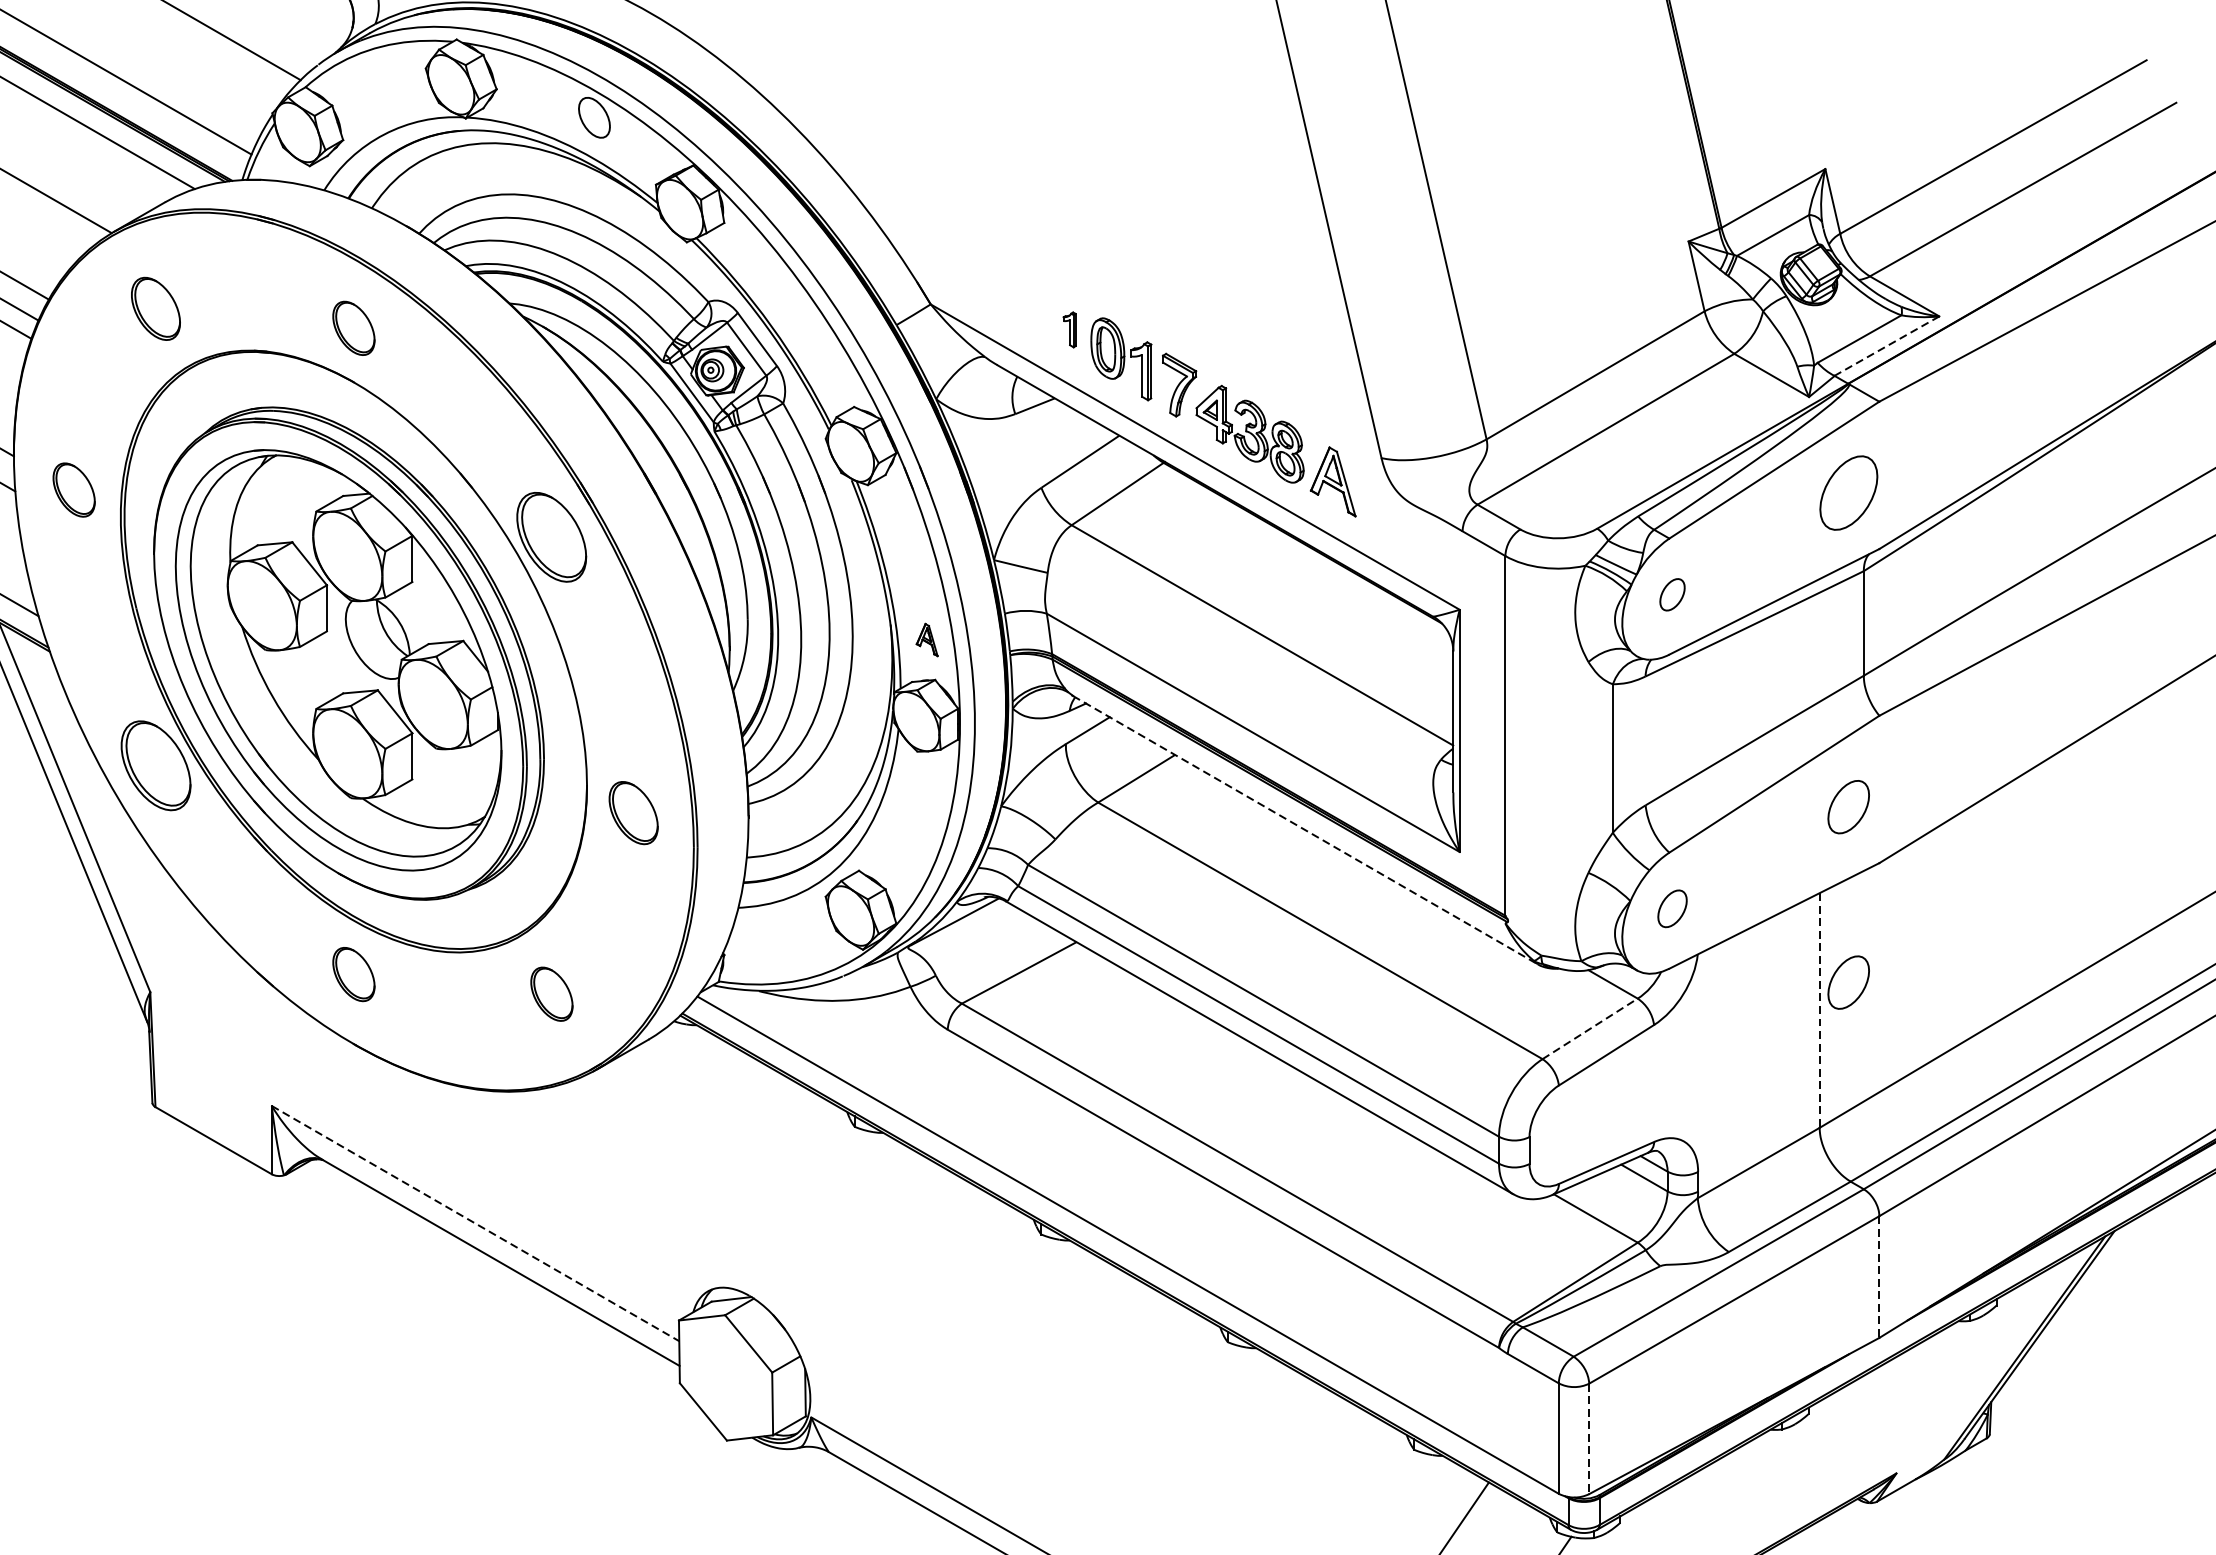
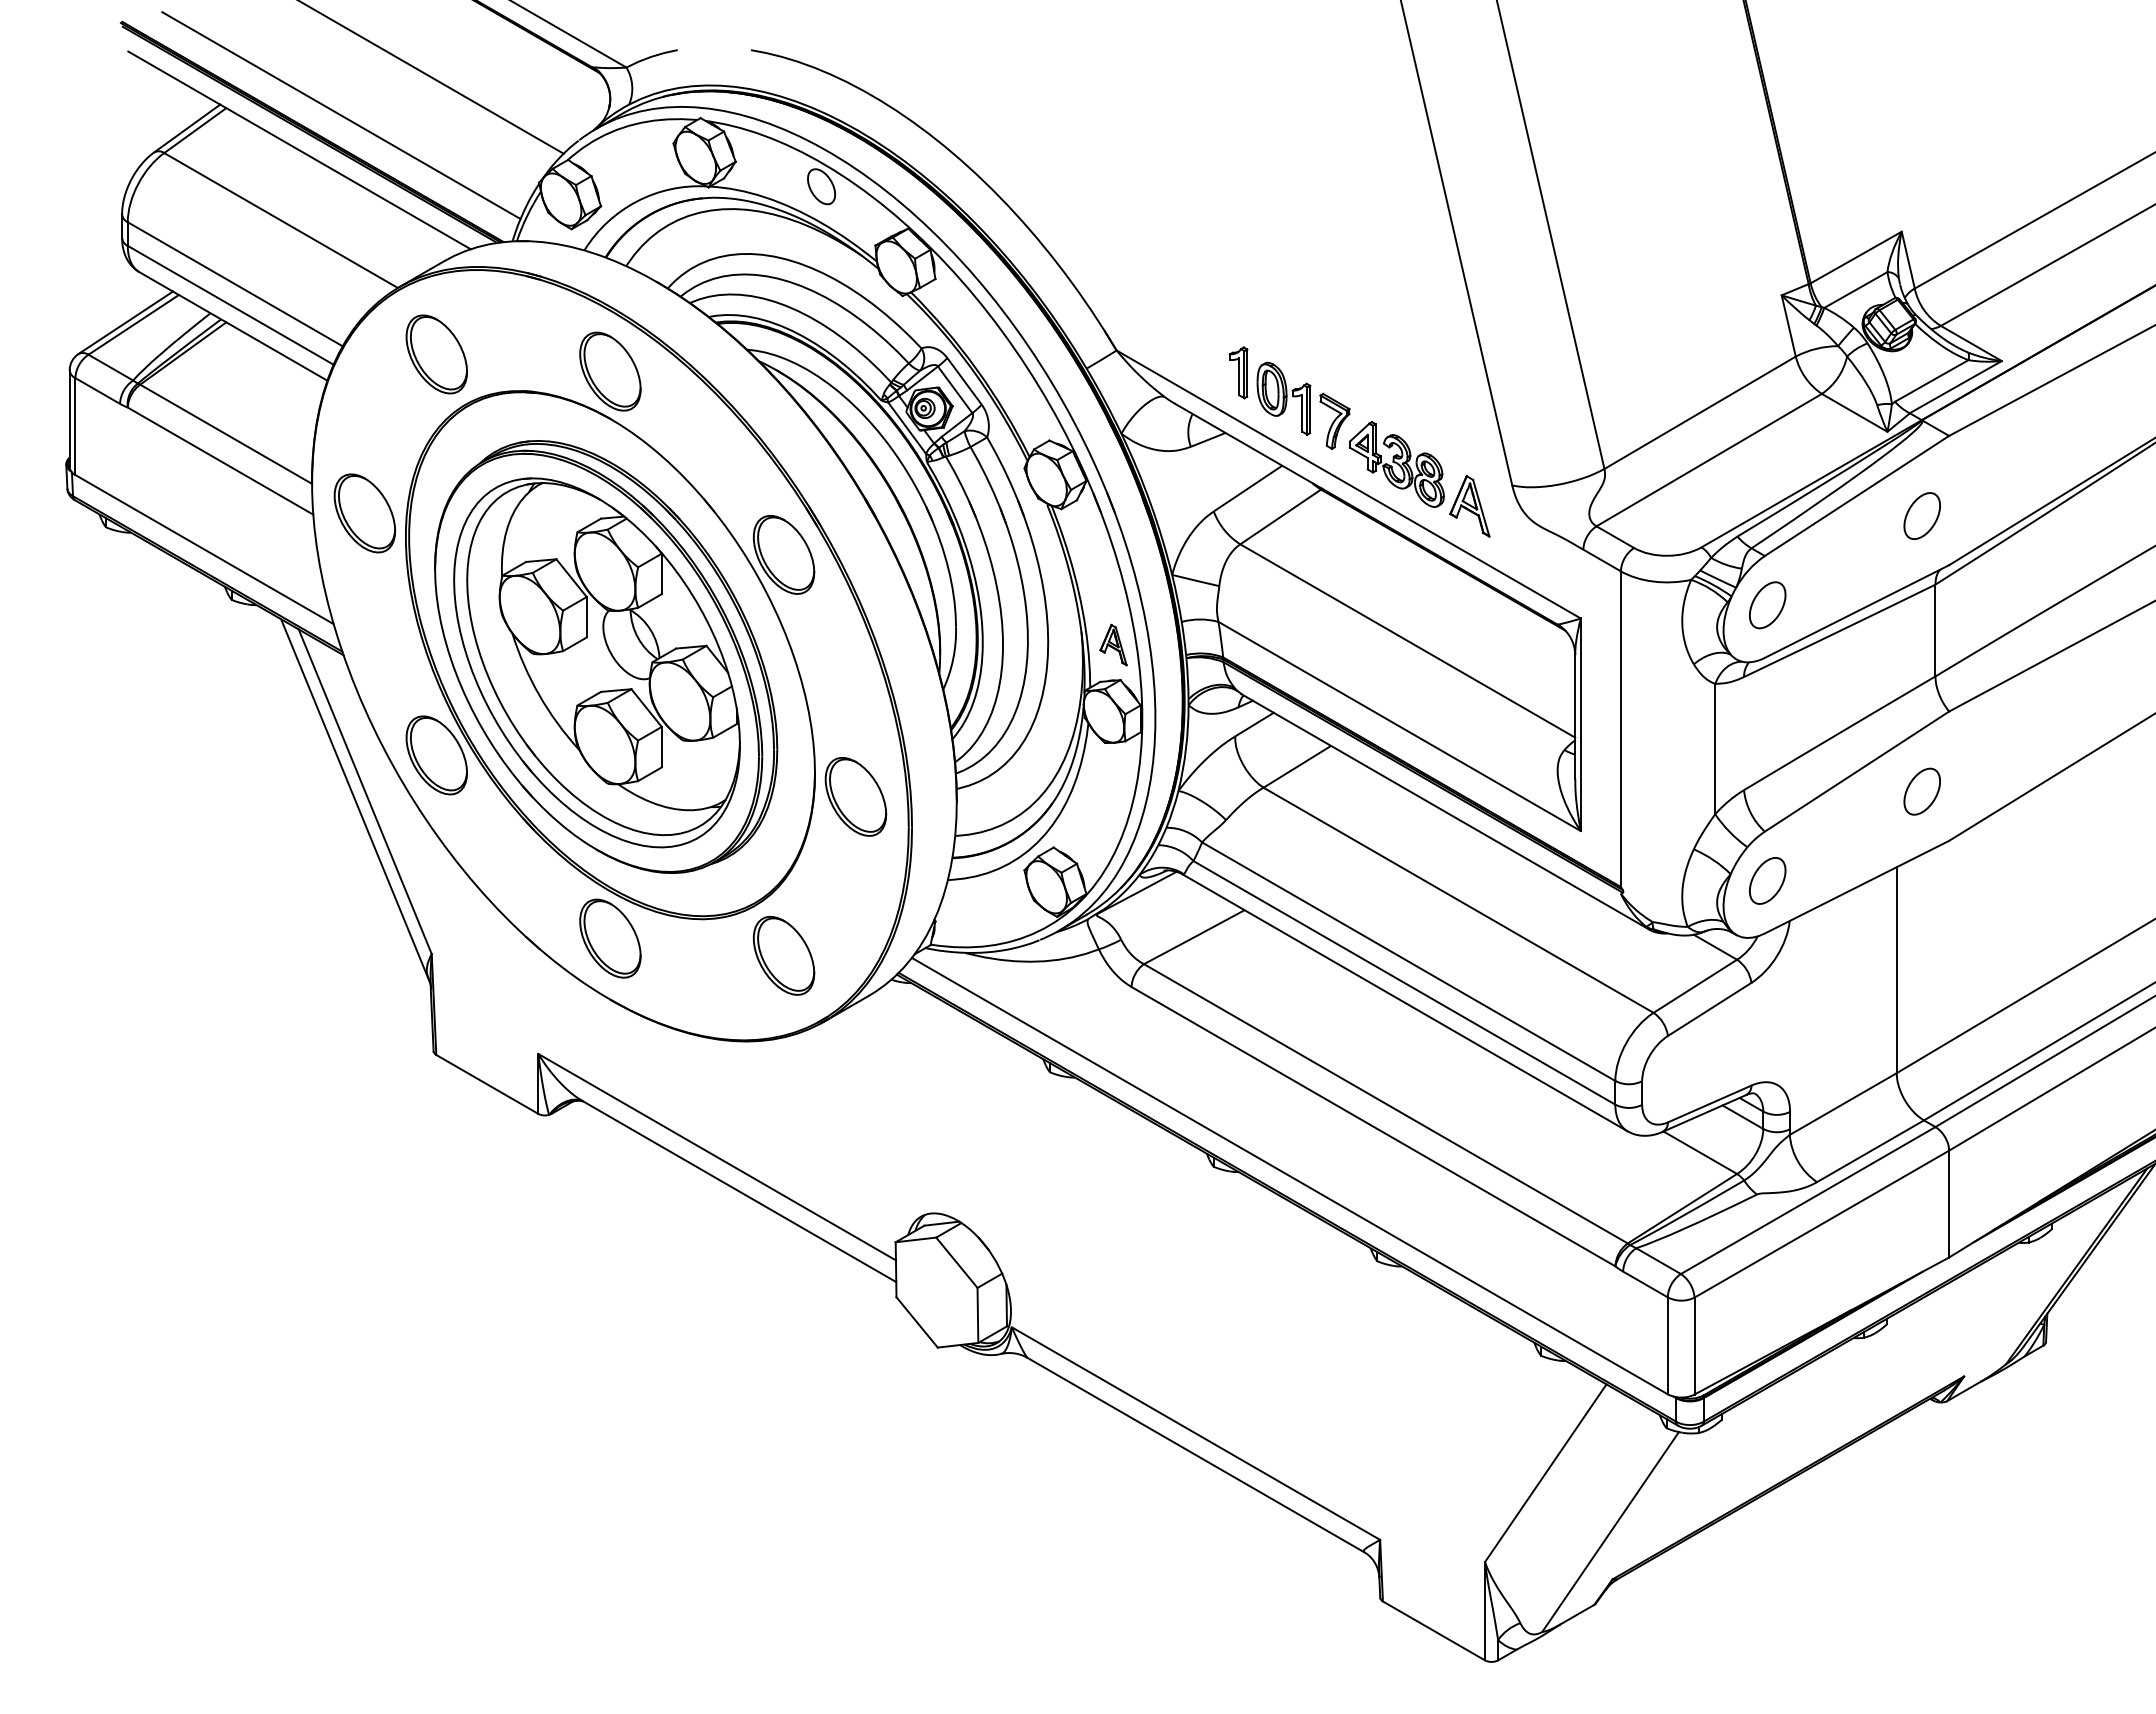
part: (155, 308) -> (436, 354), size x1.43
part: (353, 328) -> (610, 371), size x1.67
part: (1069, 329) -> (1238, 372), size x1.67
line: (1886, 346) -> (1955, 387), dashed -> solid
part: (73, 490) -> (364, 513), size x1.67
part: (1847, 492) -> (1921, 515), size x0.71
part: (1672, 594) -> (1767, 605), size x1.67
part: (927, 639) -> (1113, 644), size x1.43
part: (633, 812) -> (855, 796), size x1.43
line: (1305, 829) -> (1445, 811), dashed -> solid
part: (1672, 908) -> (1767, 880), size x1.43
part: (353, 974) -> (610, 938), size x1.67
part: (1847, 982) -> (1921, 945), removed
part: (552, 993) -> (784, 955), size x1.67
line: (1819, 1010) -> (1896, 970), dashed -> solid
line: (1590, 1029) -> (1695, 986), dashed -> solid
line: (475, 1223) -> (717, 1157), dashed -> solid
line: (1879, 1277) -> (1949, 1204), dashed -> solid
line: (1589, 1439) -> (1694, 1346), dashed -> solid

